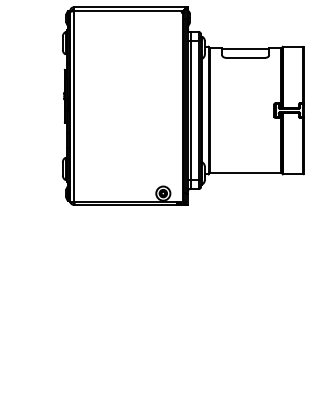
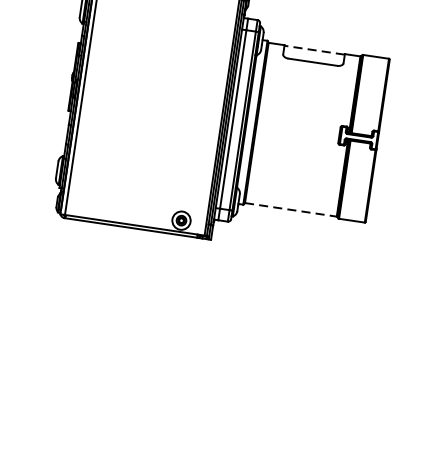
line: (245, 48) -> (314, 50), solid -> dashed
line: (245, 173) -> (290, 210), solid -> dashed

